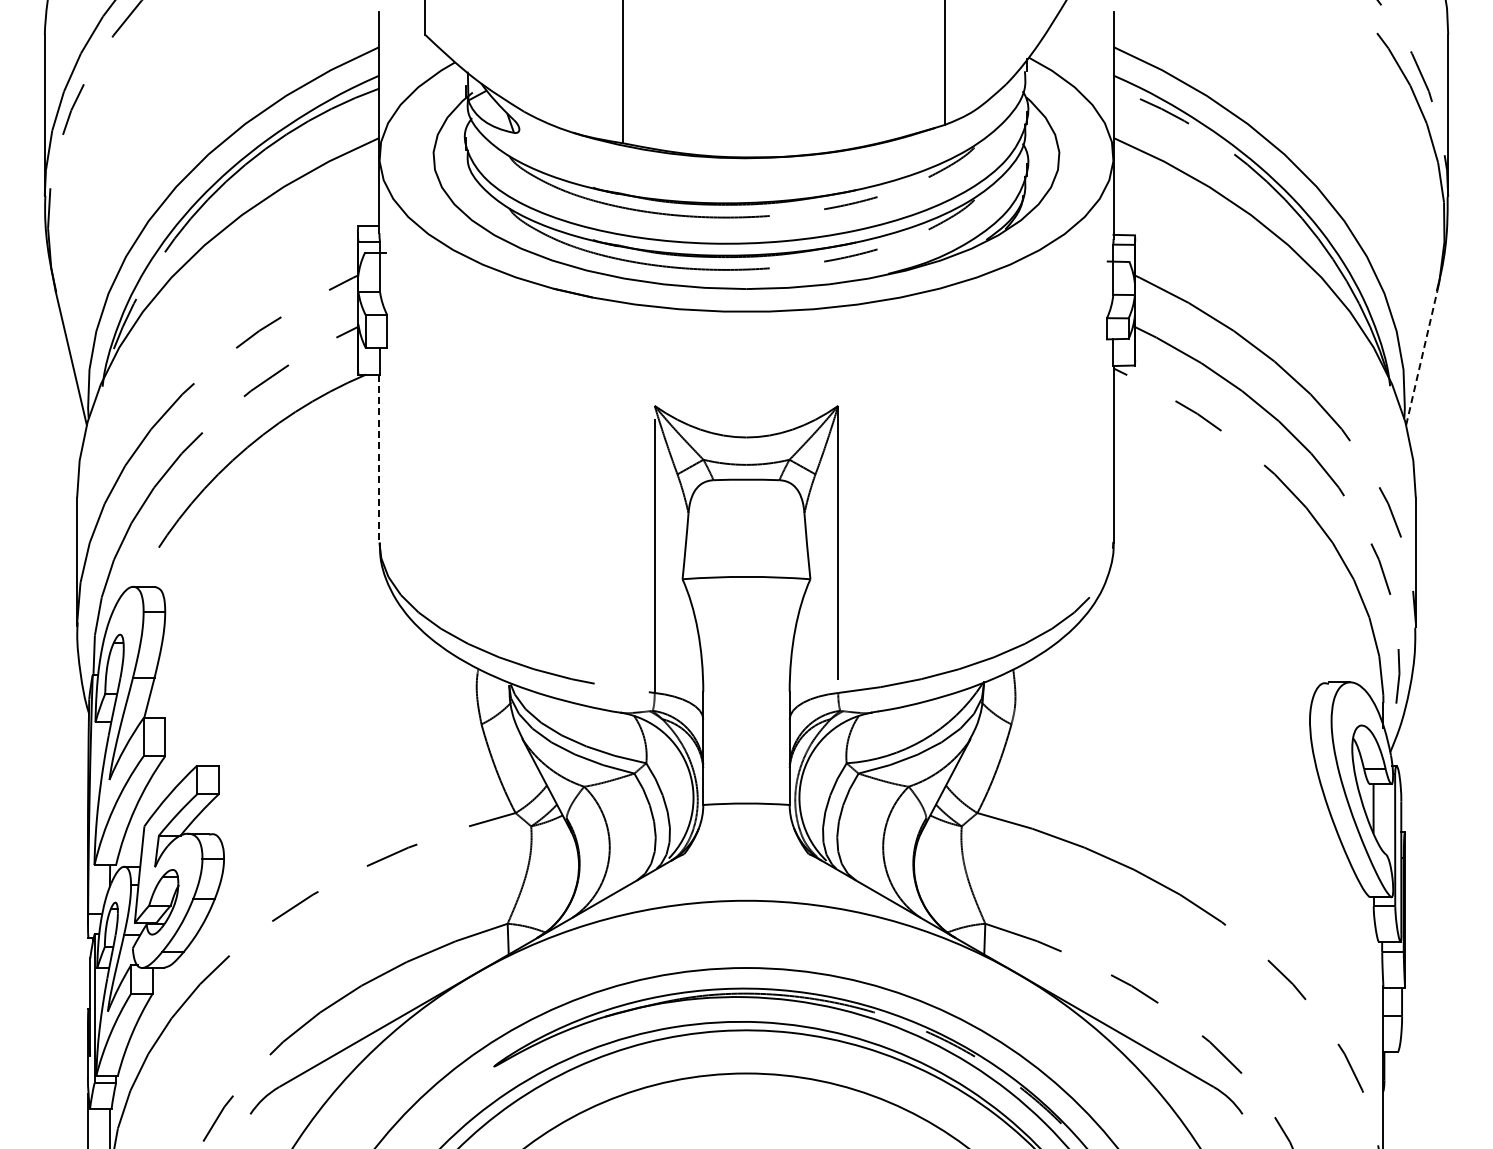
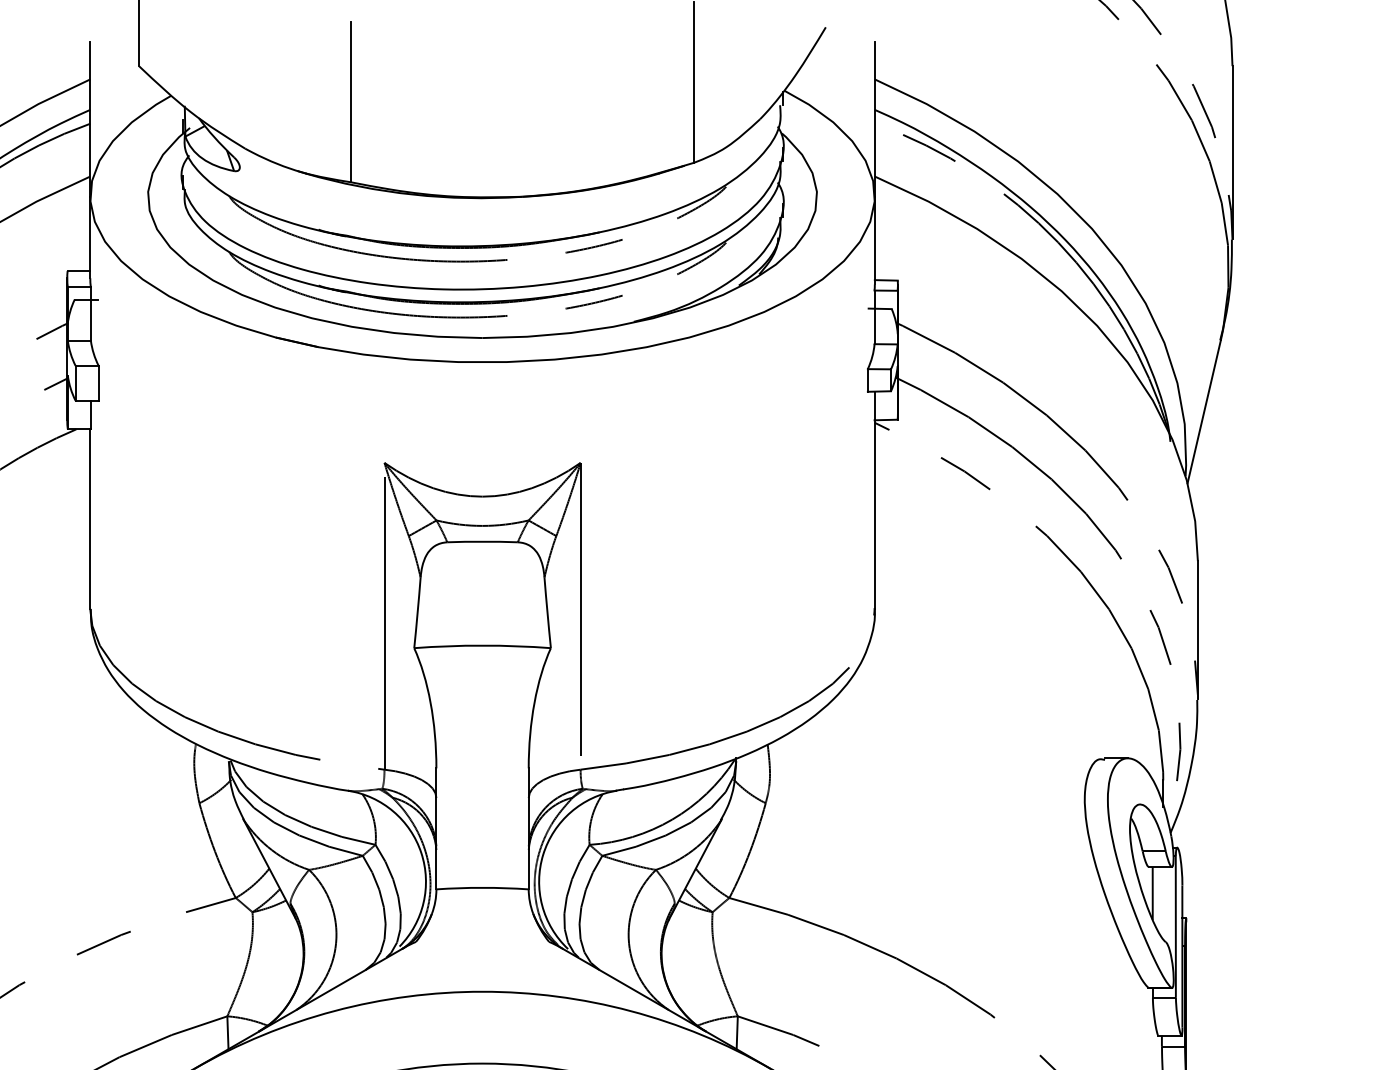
line: (1421, 357) -> (1203, 411), dashed -> solid
line: (379, 459) -> (90, 520), dashed -> solid

